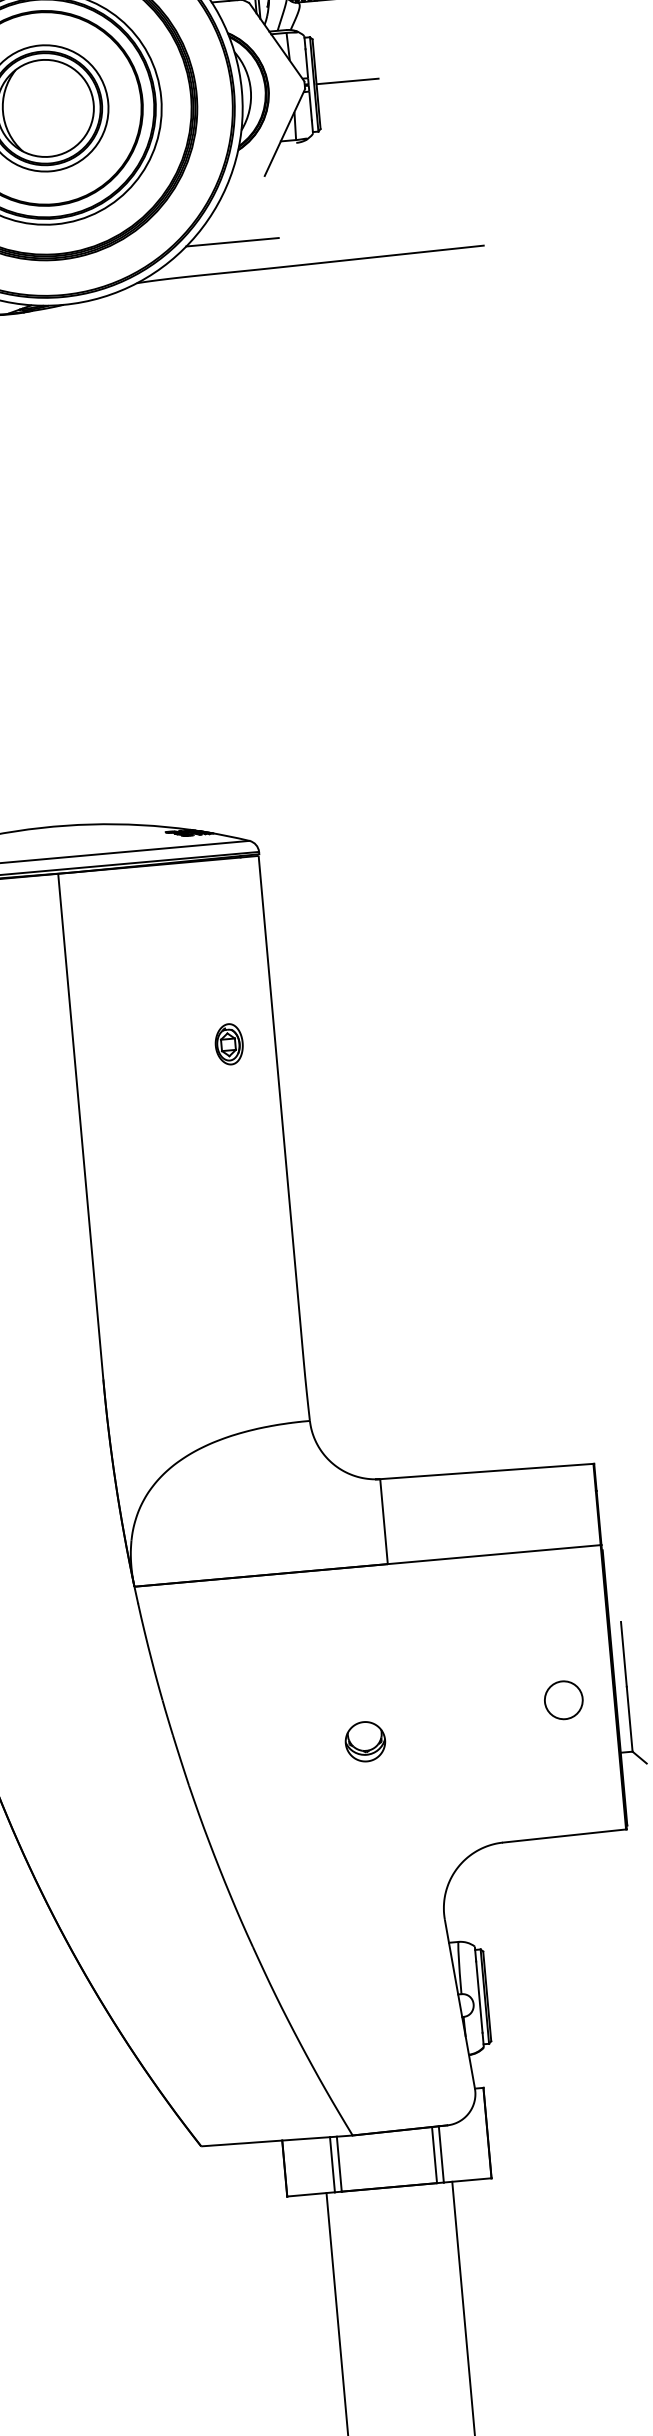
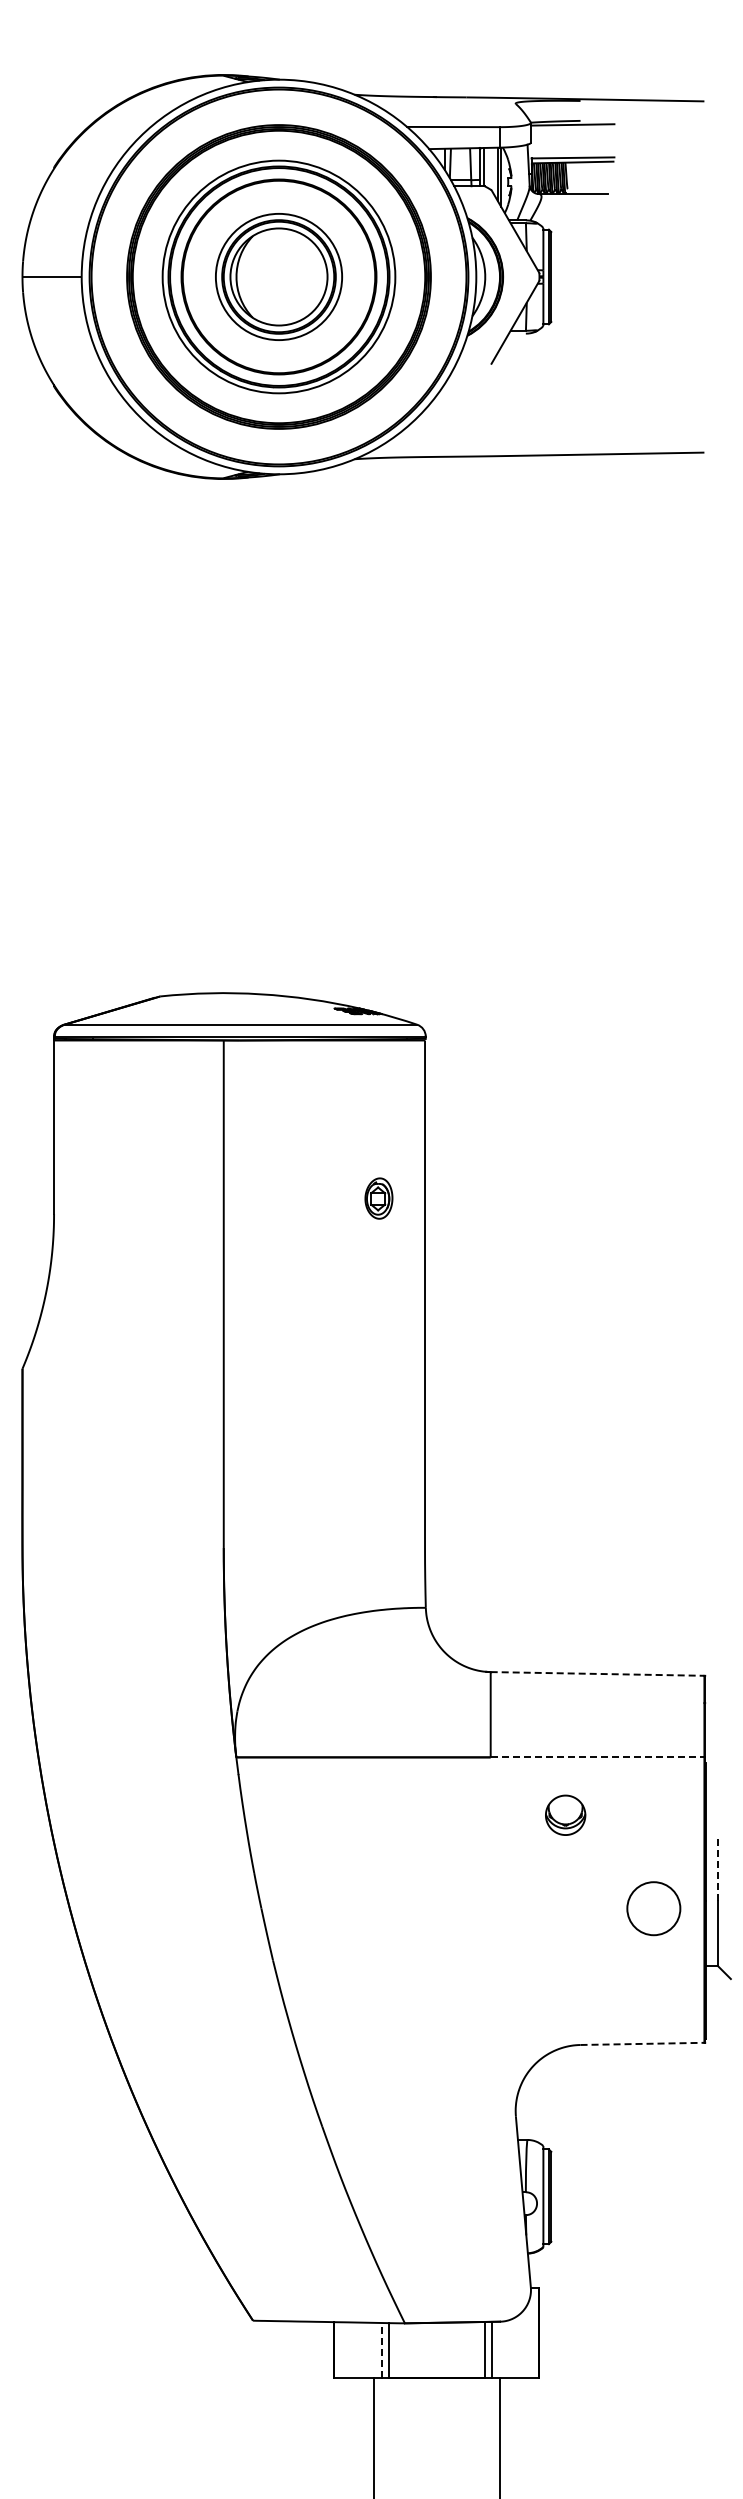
line: (347, 81) -> (582, 277), removed
line: (232, 241) -> (453, 426), removed
part: (228, 1044) -> (378, 1198), moved
line: (486, 1471) -> (597, 1673), solid -> dashed
line: (494, 1554) -> (597, 1757), solid -> dashed
line: (623, 1654) -> (717, 1868), solid -> dashed
circle: (563, 1700) -> (653, 1908), size x1.4
part: (365, 1740) -> (565, 1814), moved
line: (564, 1835) -> (642, 2043), solid -> dashed
line: (332, 2164) -> (382, 2350), solid -> dashed

